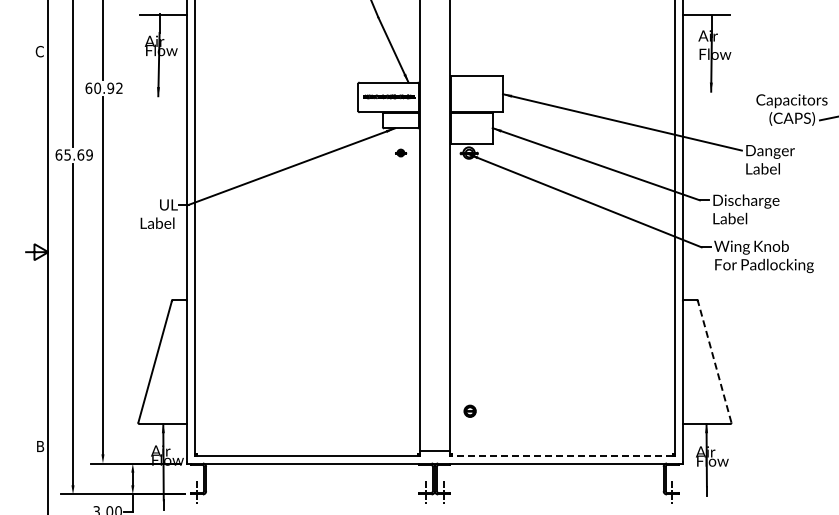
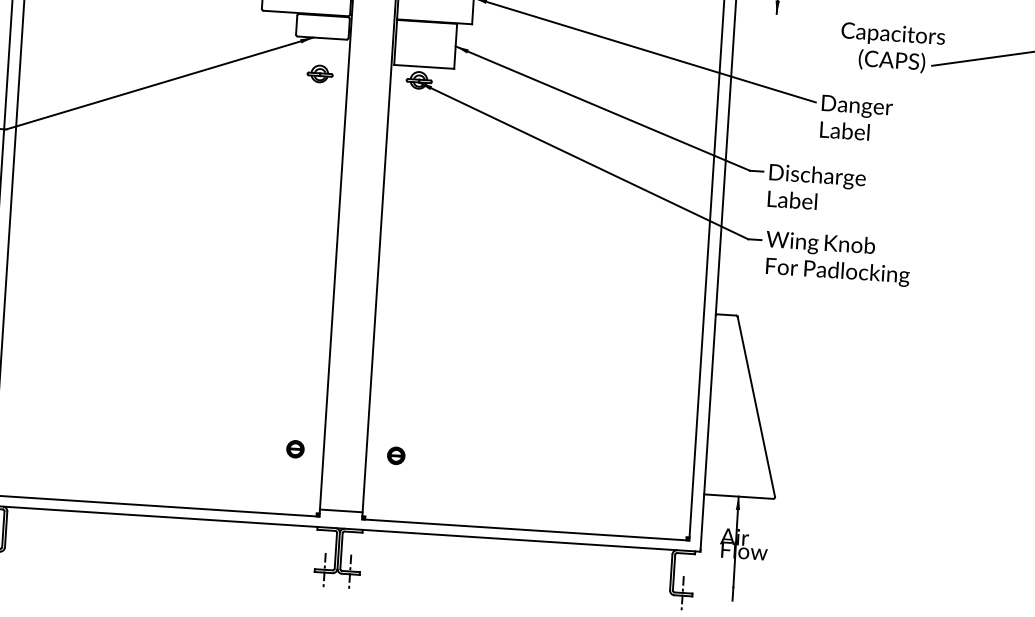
part: (400, 152) -> (319, 73), size x1.67
line: (714, 361) -> (756, 406), dashed -> solid
part: (400, 410) -> (295, 448), added
line: (562, 456) -> (526, 530), dashed -> solid

